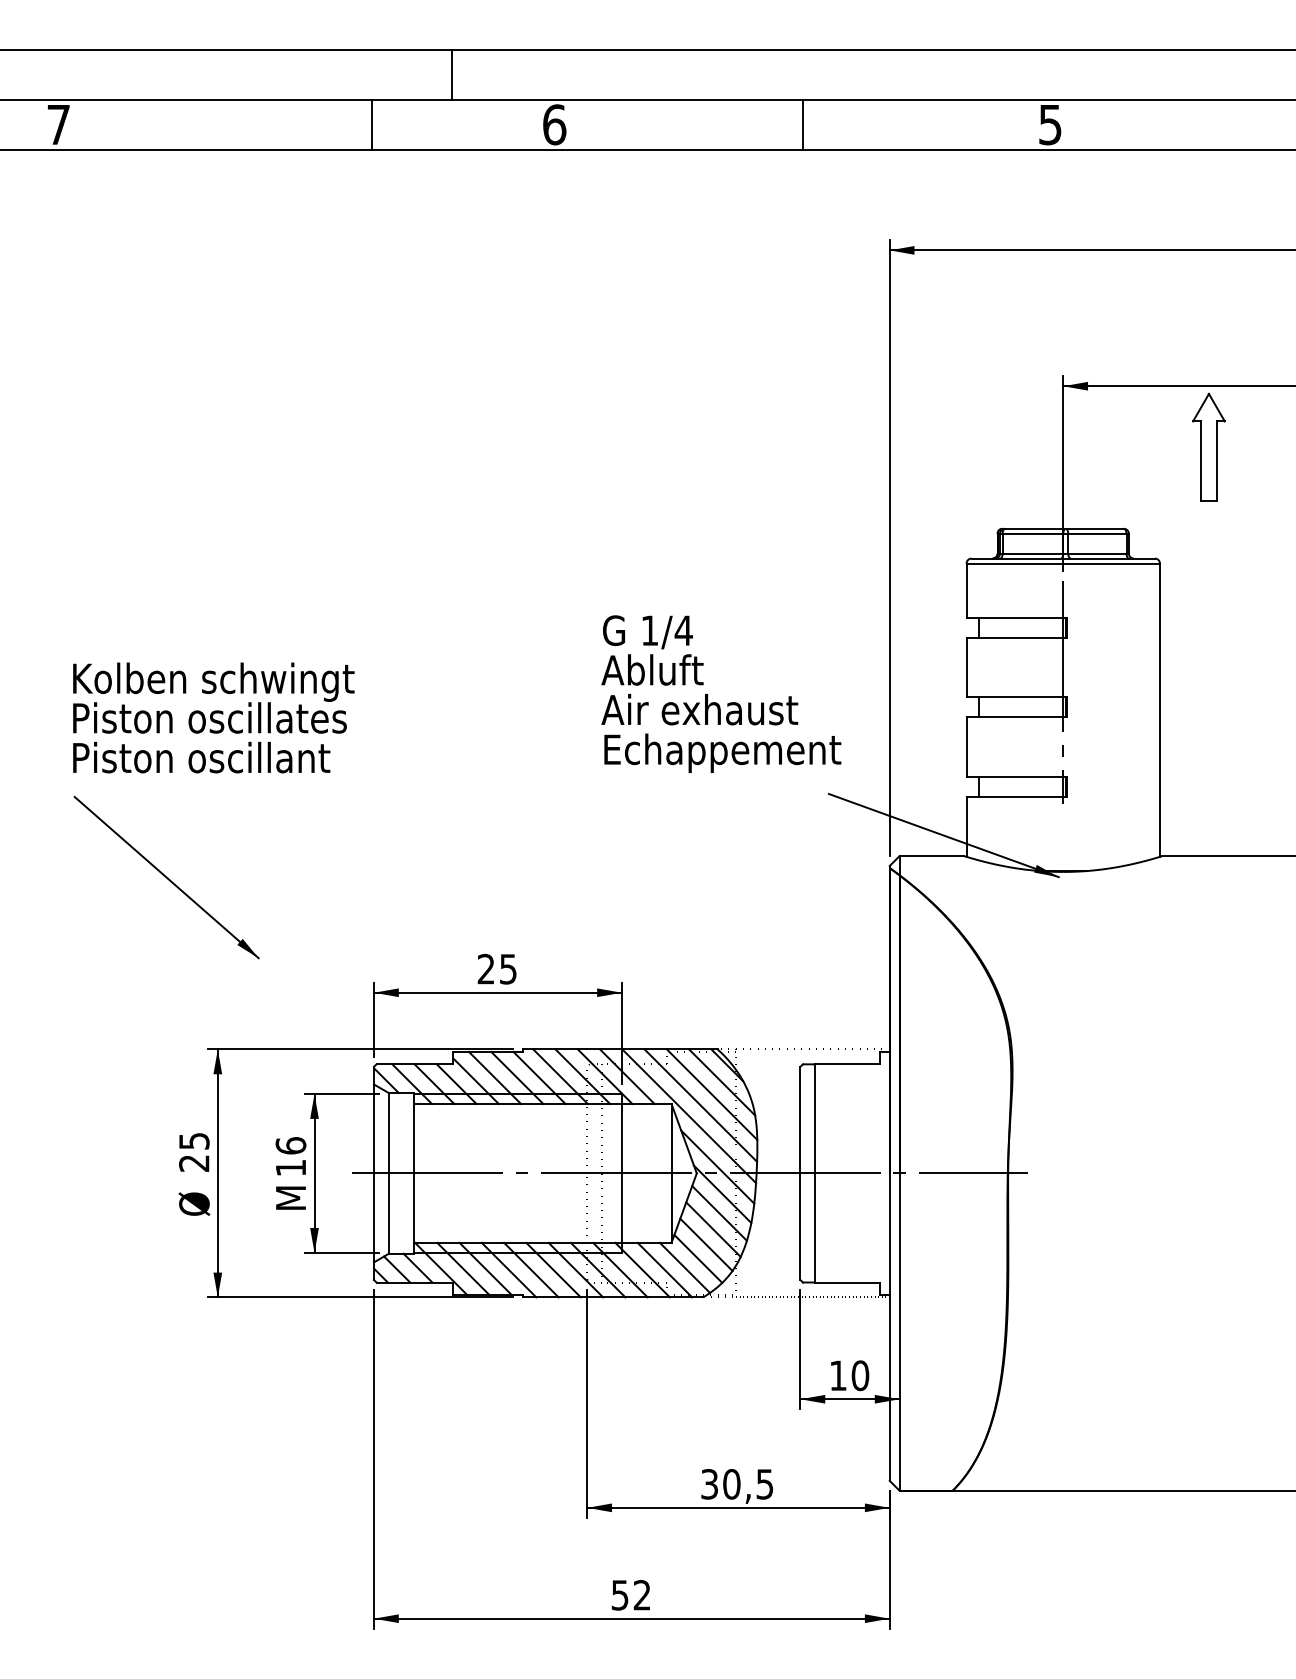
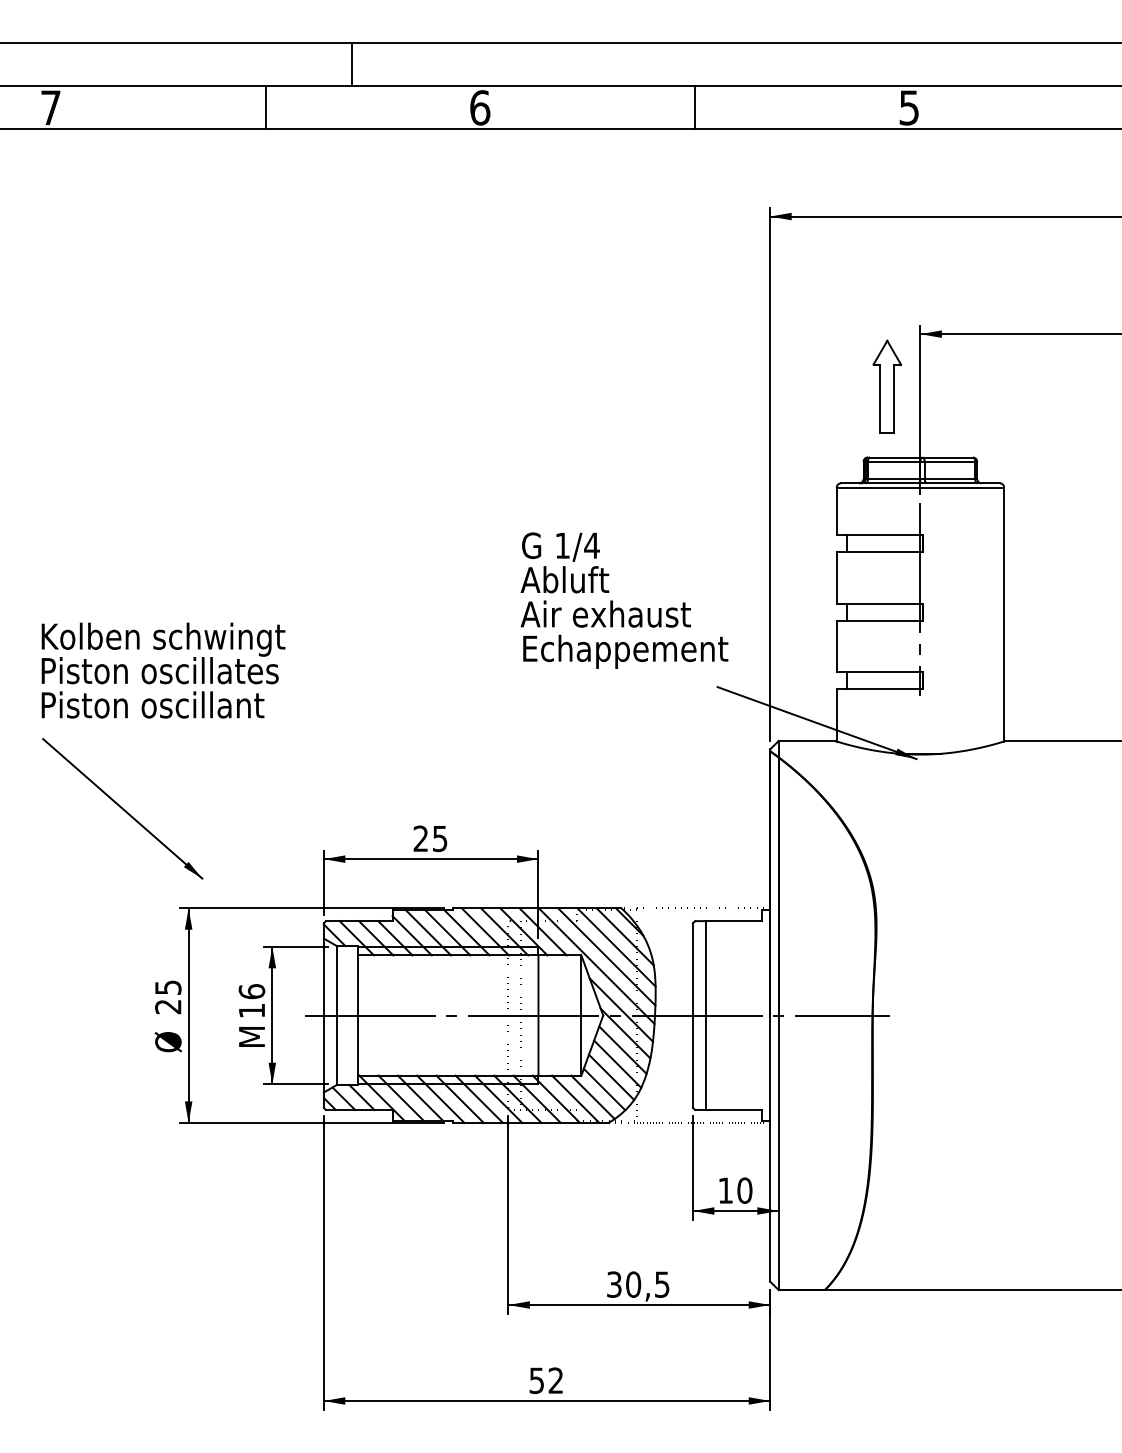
line: (452, 74) -> (351, 64), moved
line: (371, 124) -> (265, 107), moved
part: (1208, 446) -> (886, 386), moved
part: (213, 773) -> (163, 718), moved

